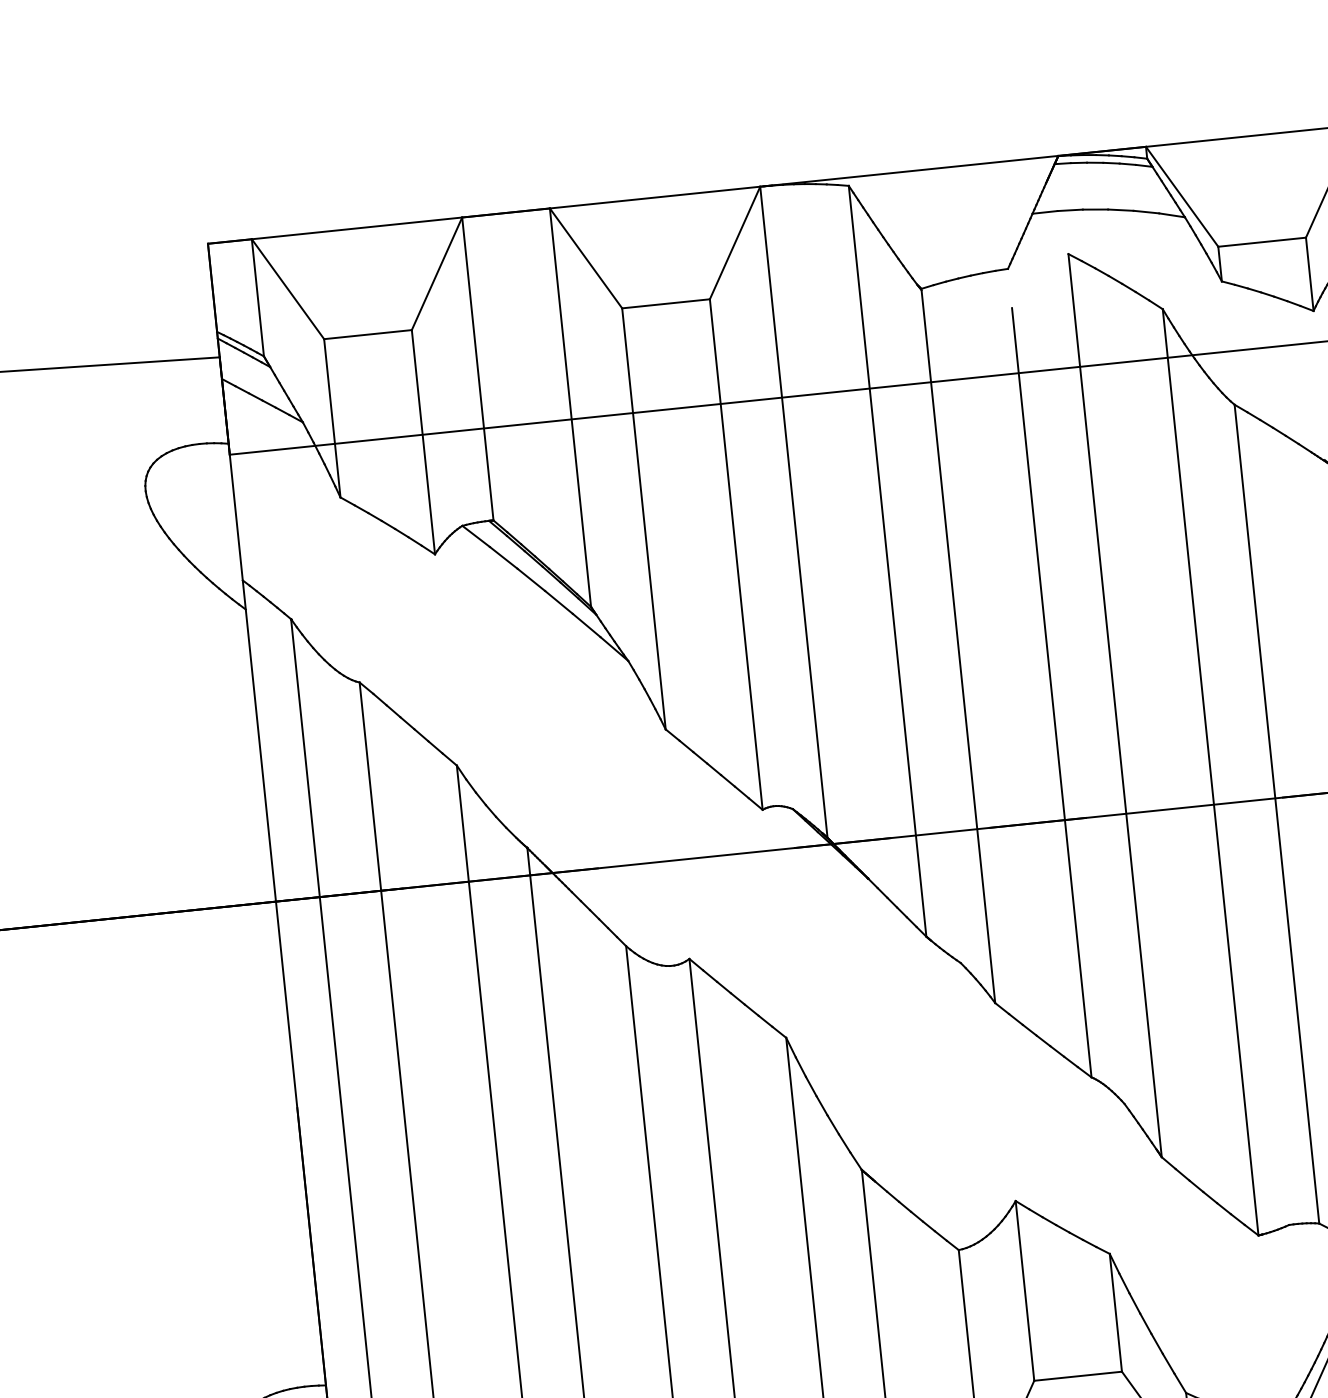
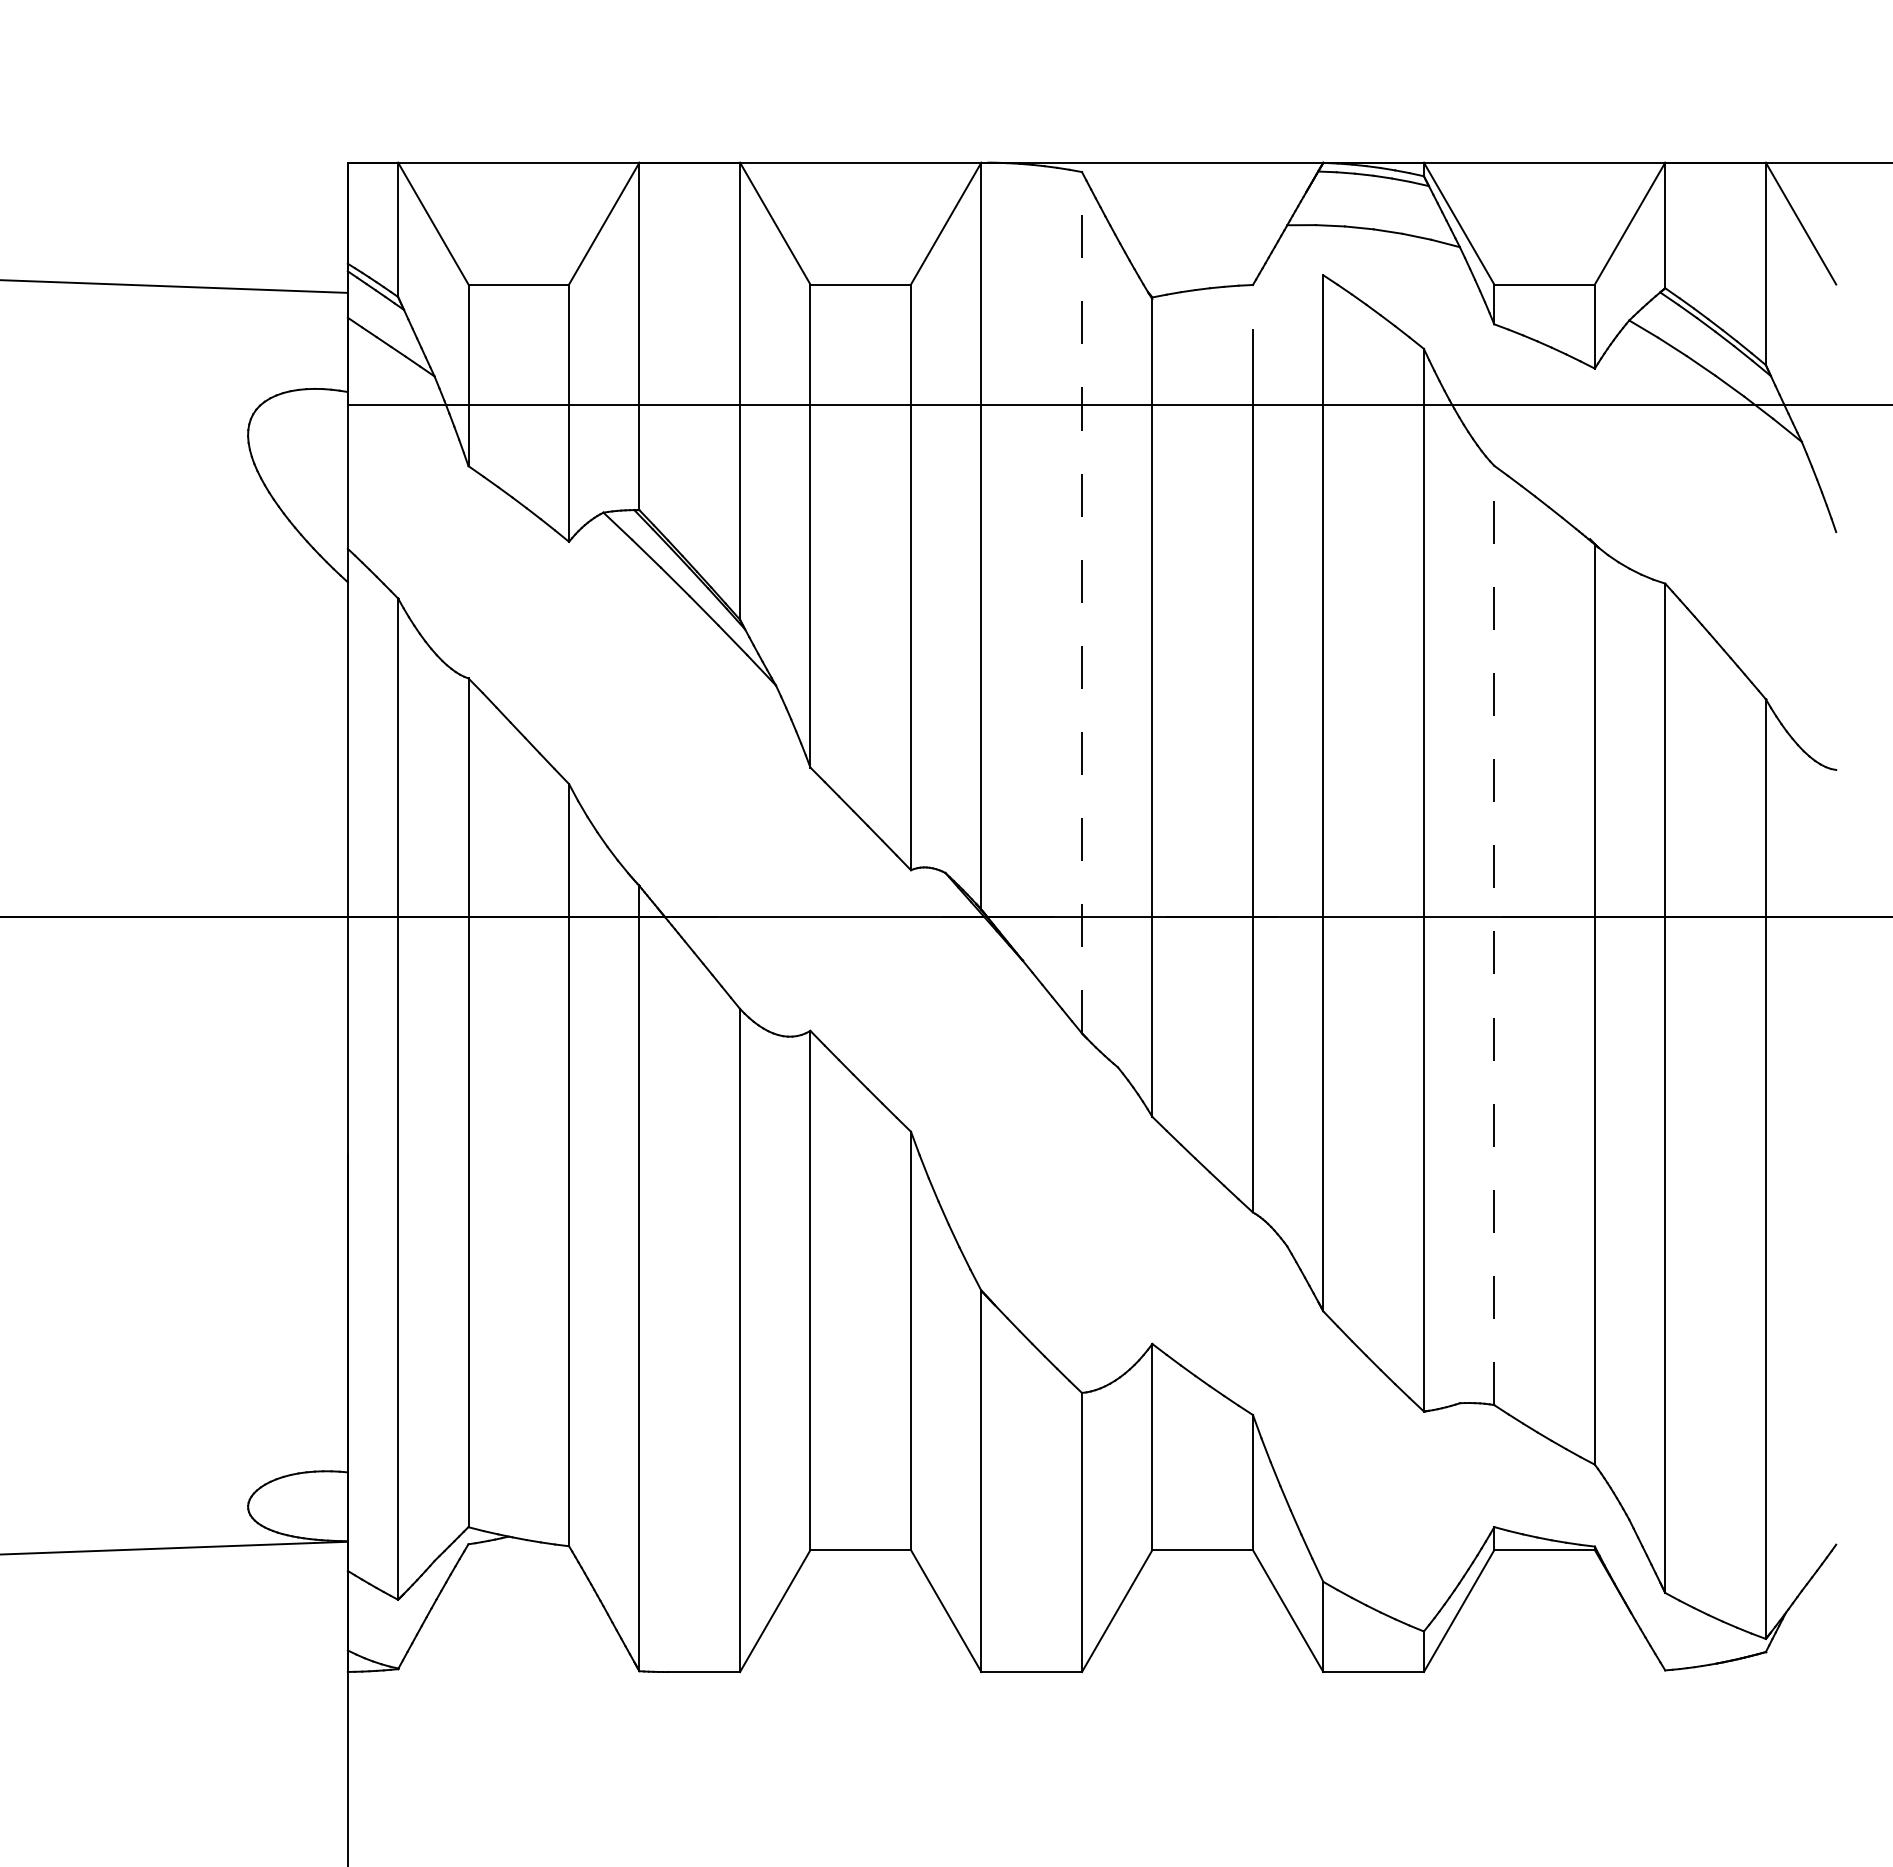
line: (887, 561) -> (1081, 602), solid -> dashed
line: (1277, 814) -> (1494, 935), solid -> dashed

